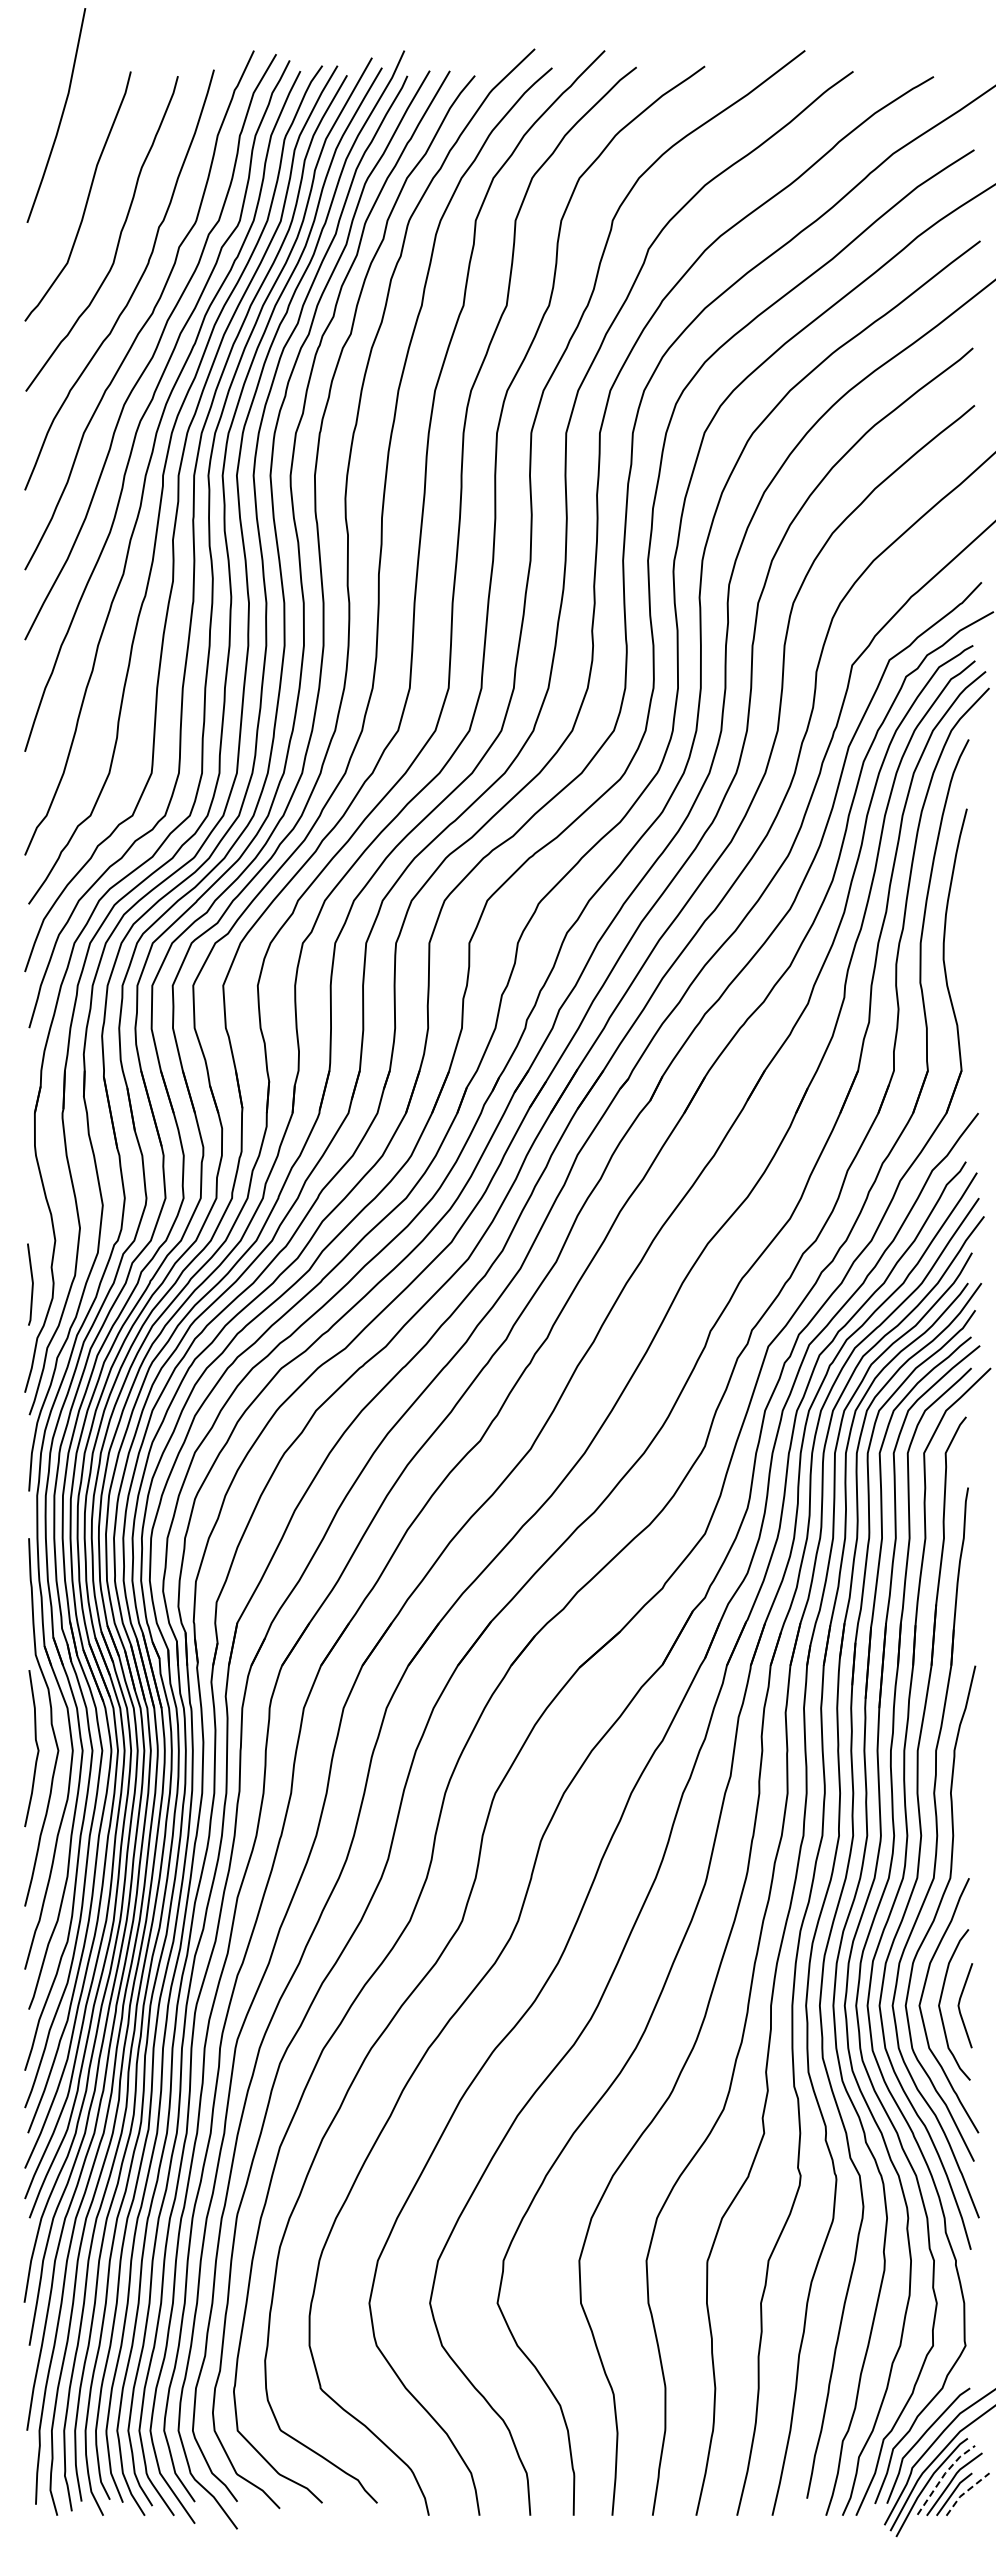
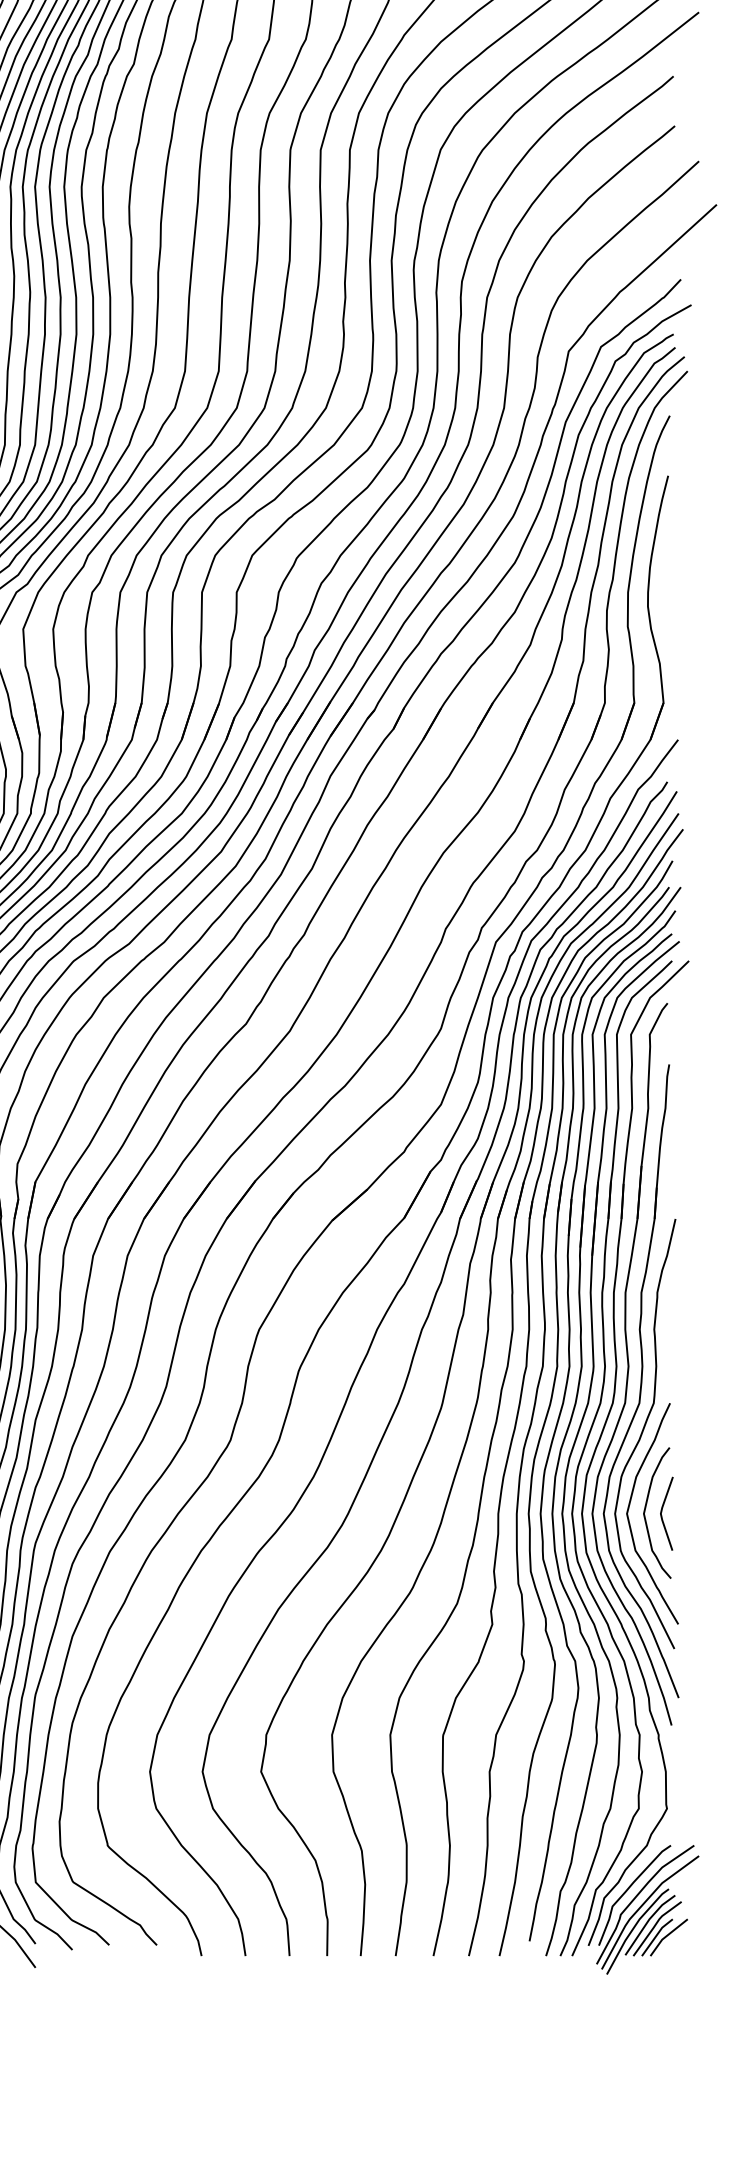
line: (943, 2475) -> (647, 1921), dashed -> solid
line: (965, 2492) -> (666, 1935), dashed -> solid

